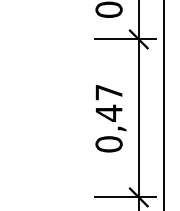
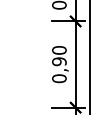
text: (109, 103) -> (59, 56), 0,47 -> 0,90

